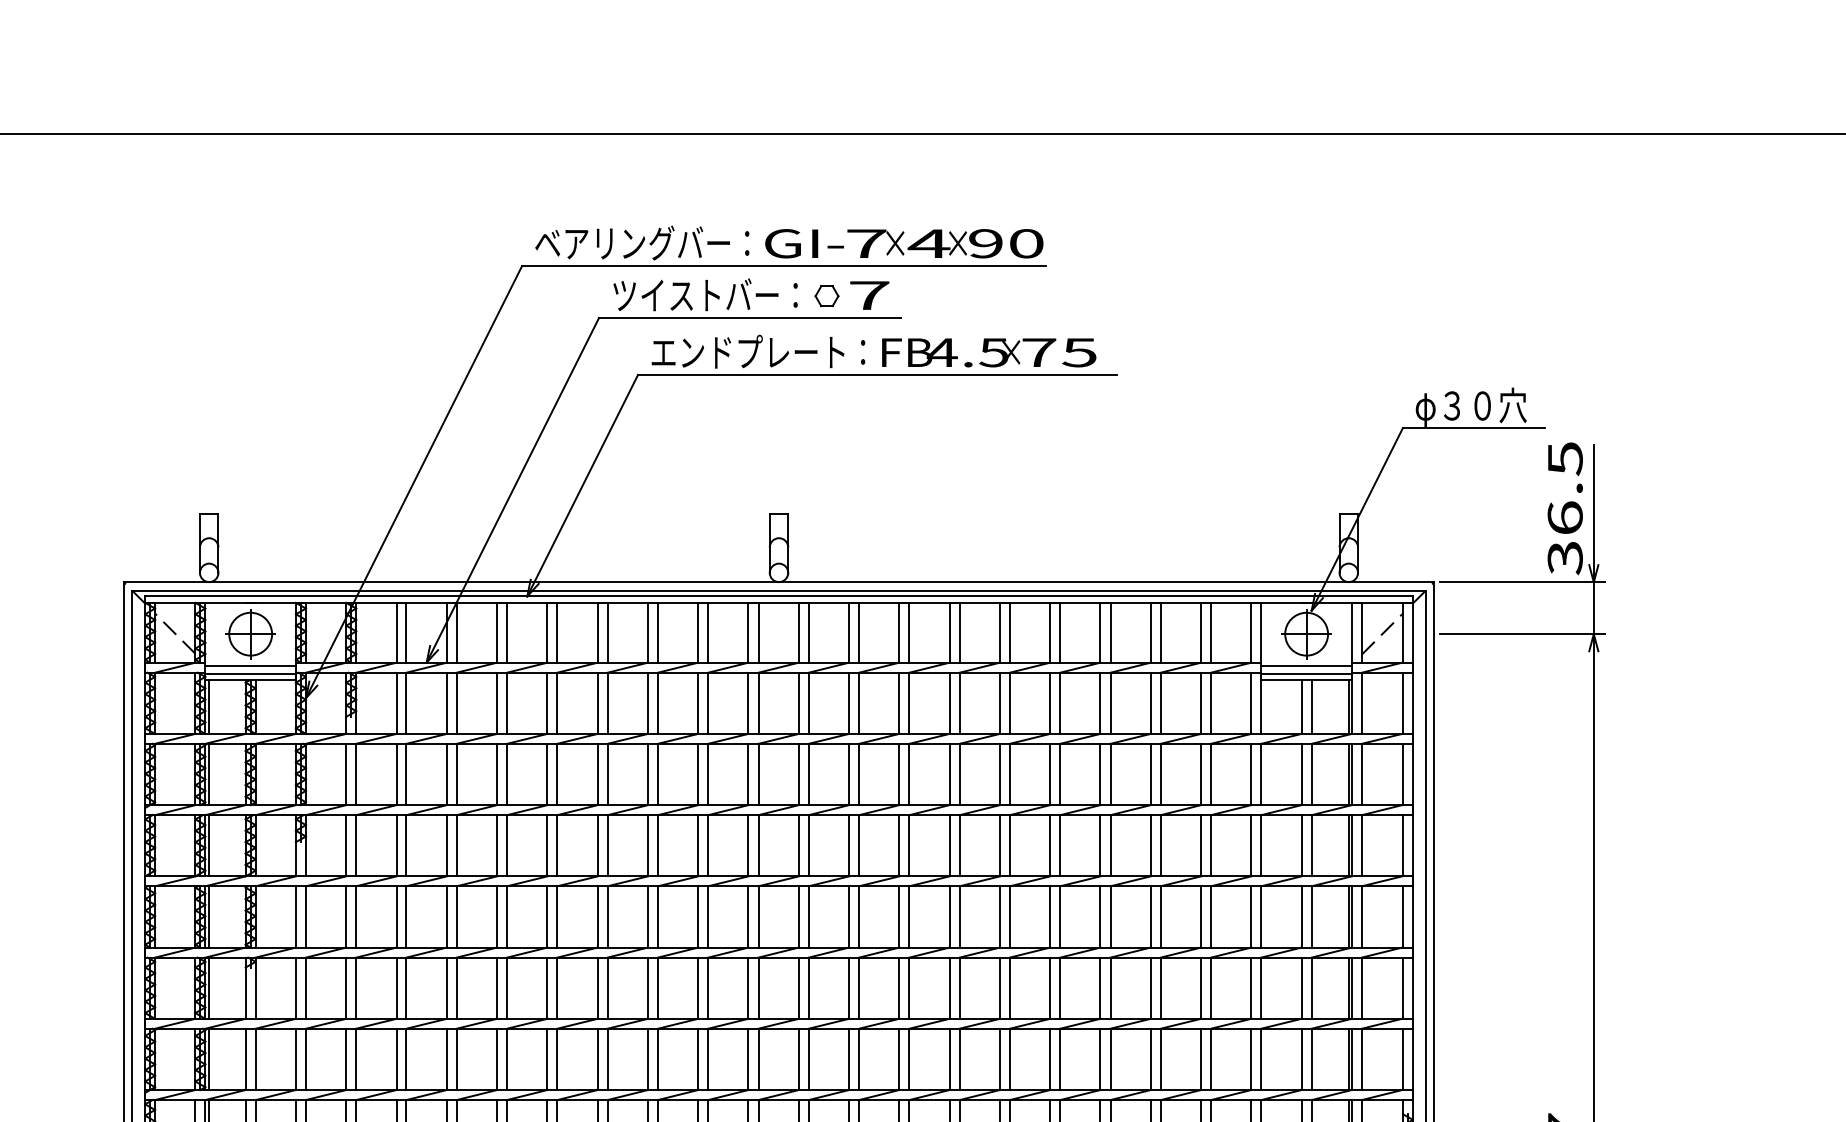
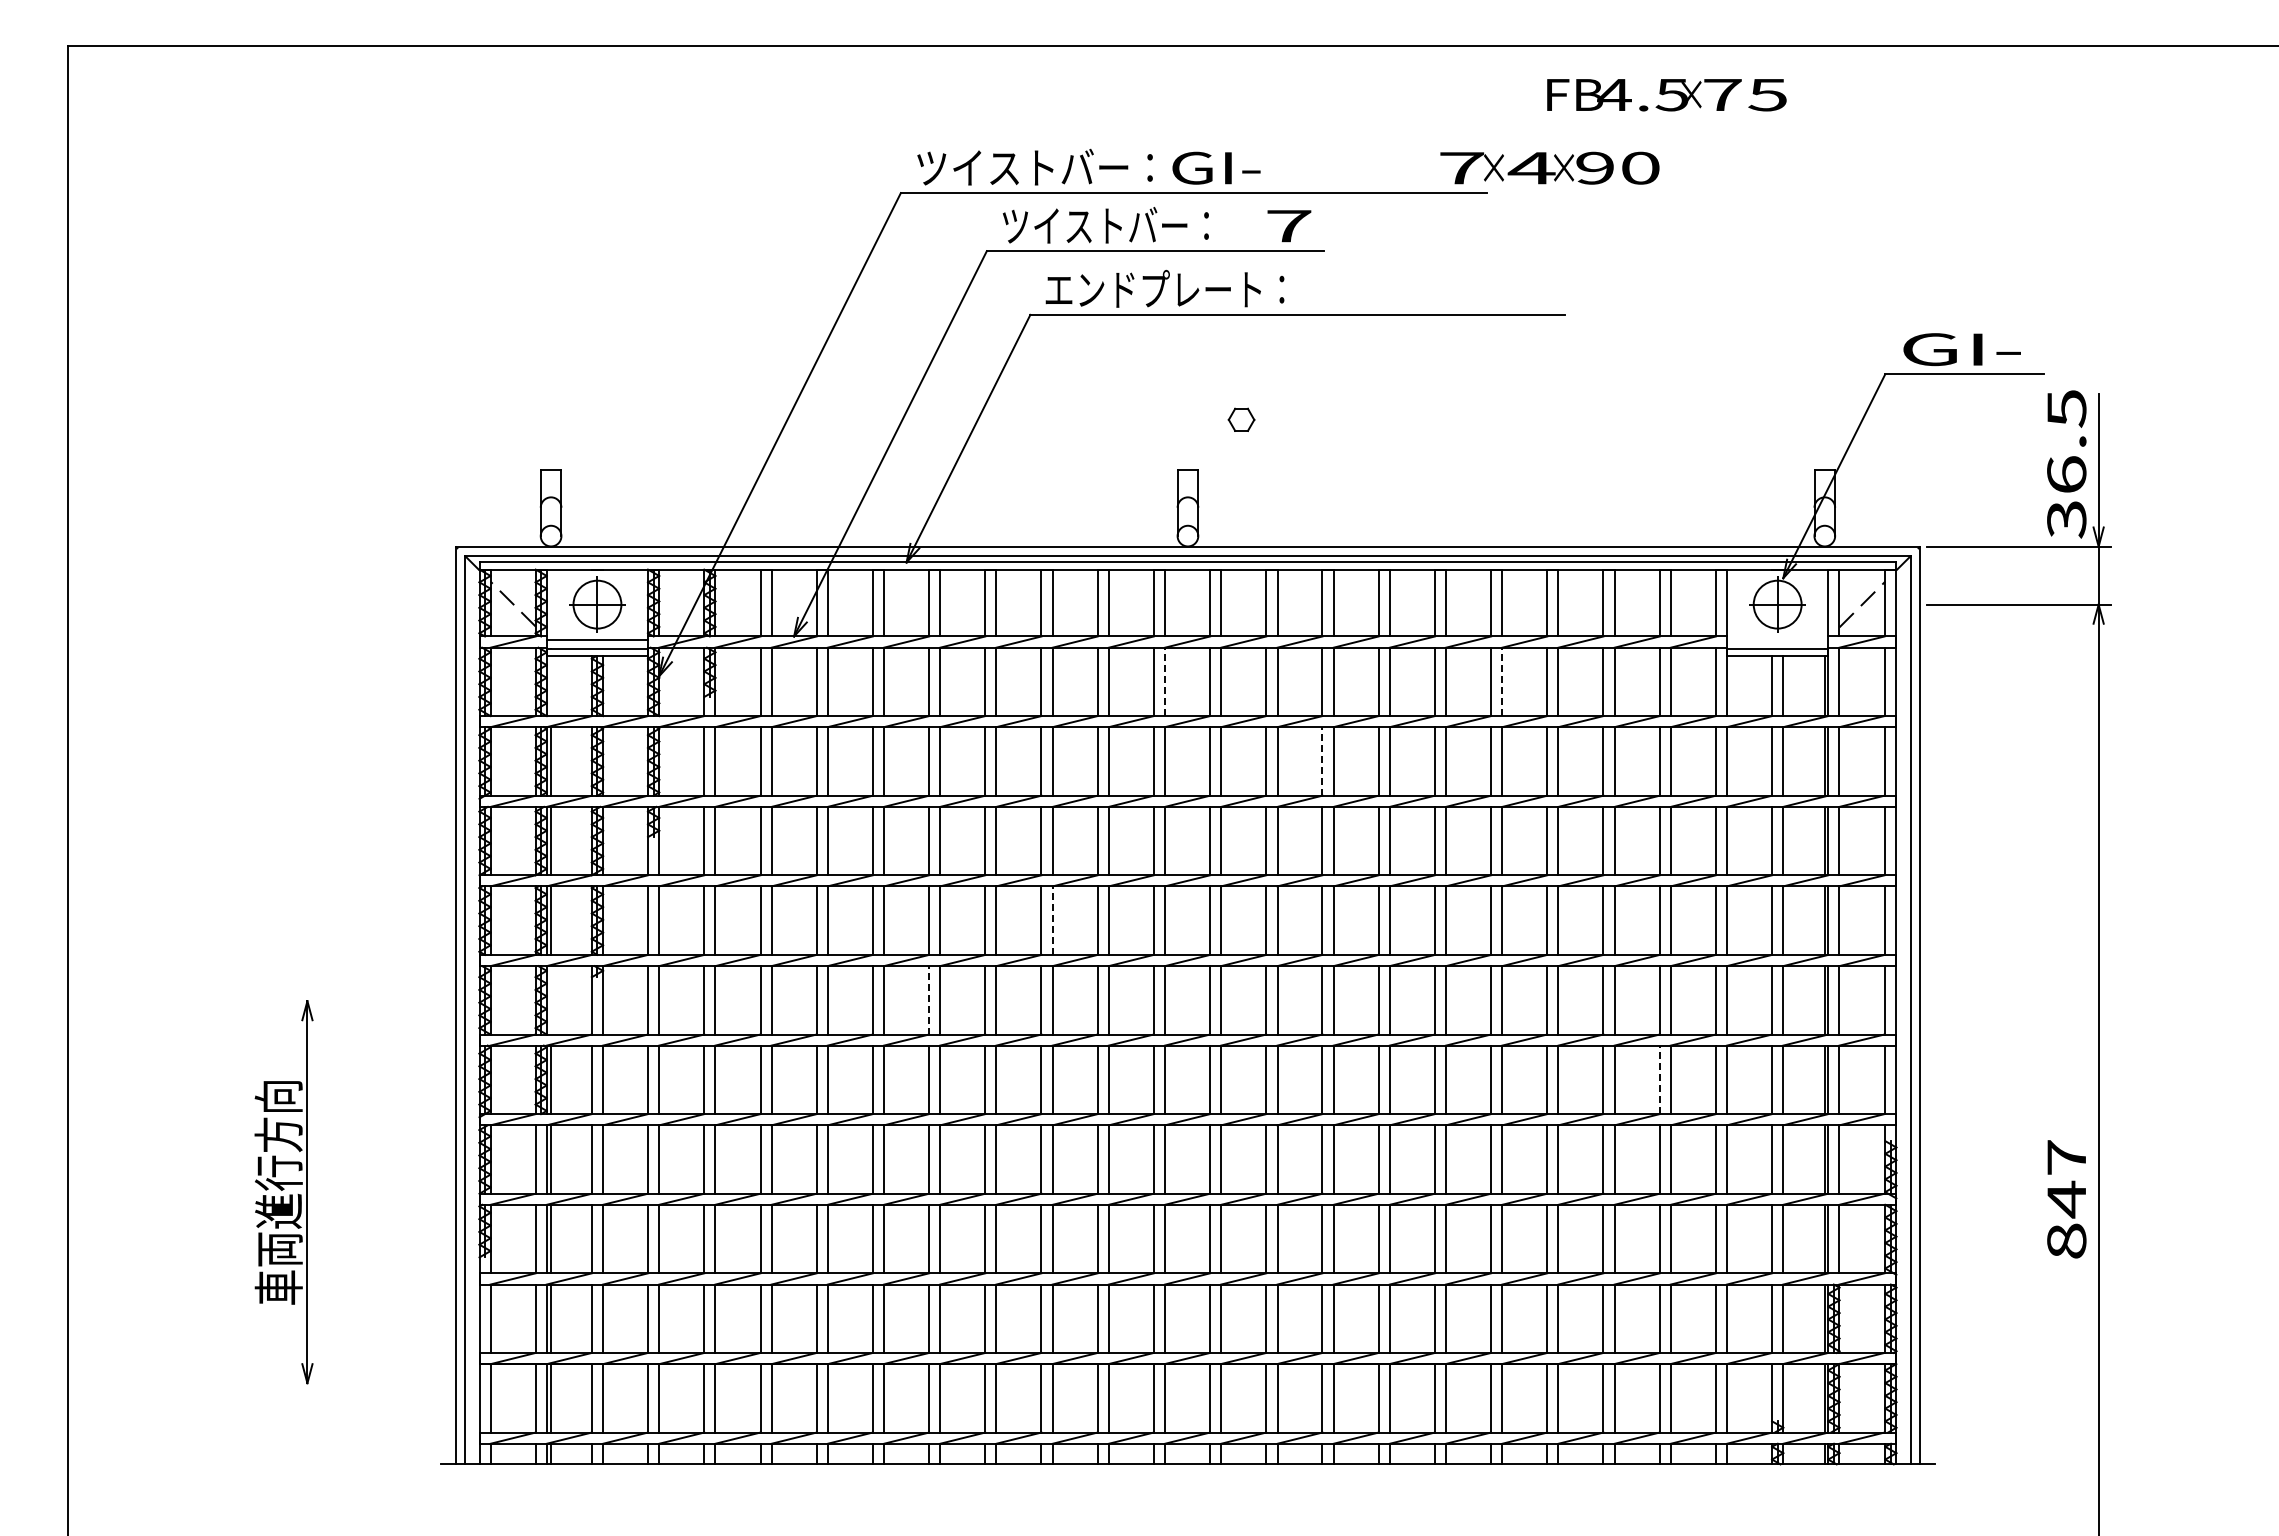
text: (641, 242) -> (1034, 166), ベアリングバー： -> ツイストバー：
text: (945, 243) -> (1549, 167), moved
part: (826, 295) -> (1241, 419), moved
text: (988, 353) -> (1666, 95), moved
text: (1471, 406) -> (1961, 350), φ３０穴 -> GI-
line: (1306, 665) -> (1777, 639), removed
line: (758, 702) -> (1165, 681), solid -> dashed
line: (1060, 702) -> (1502, 681), solid -> dashed
line: (209, 707) -> (551, 686), removed
line: (899, 773) -> (1322, 760), solid -> dashed
line: (657, 916) -> (1052, 920), solid -> dashed
line: (547, 987) -> (929, 999), solid -> dashed
line: (209, 988) -> (551, 1000), removed
line: (1200, 1059) -> (1659, 1079), solid -> dashed

